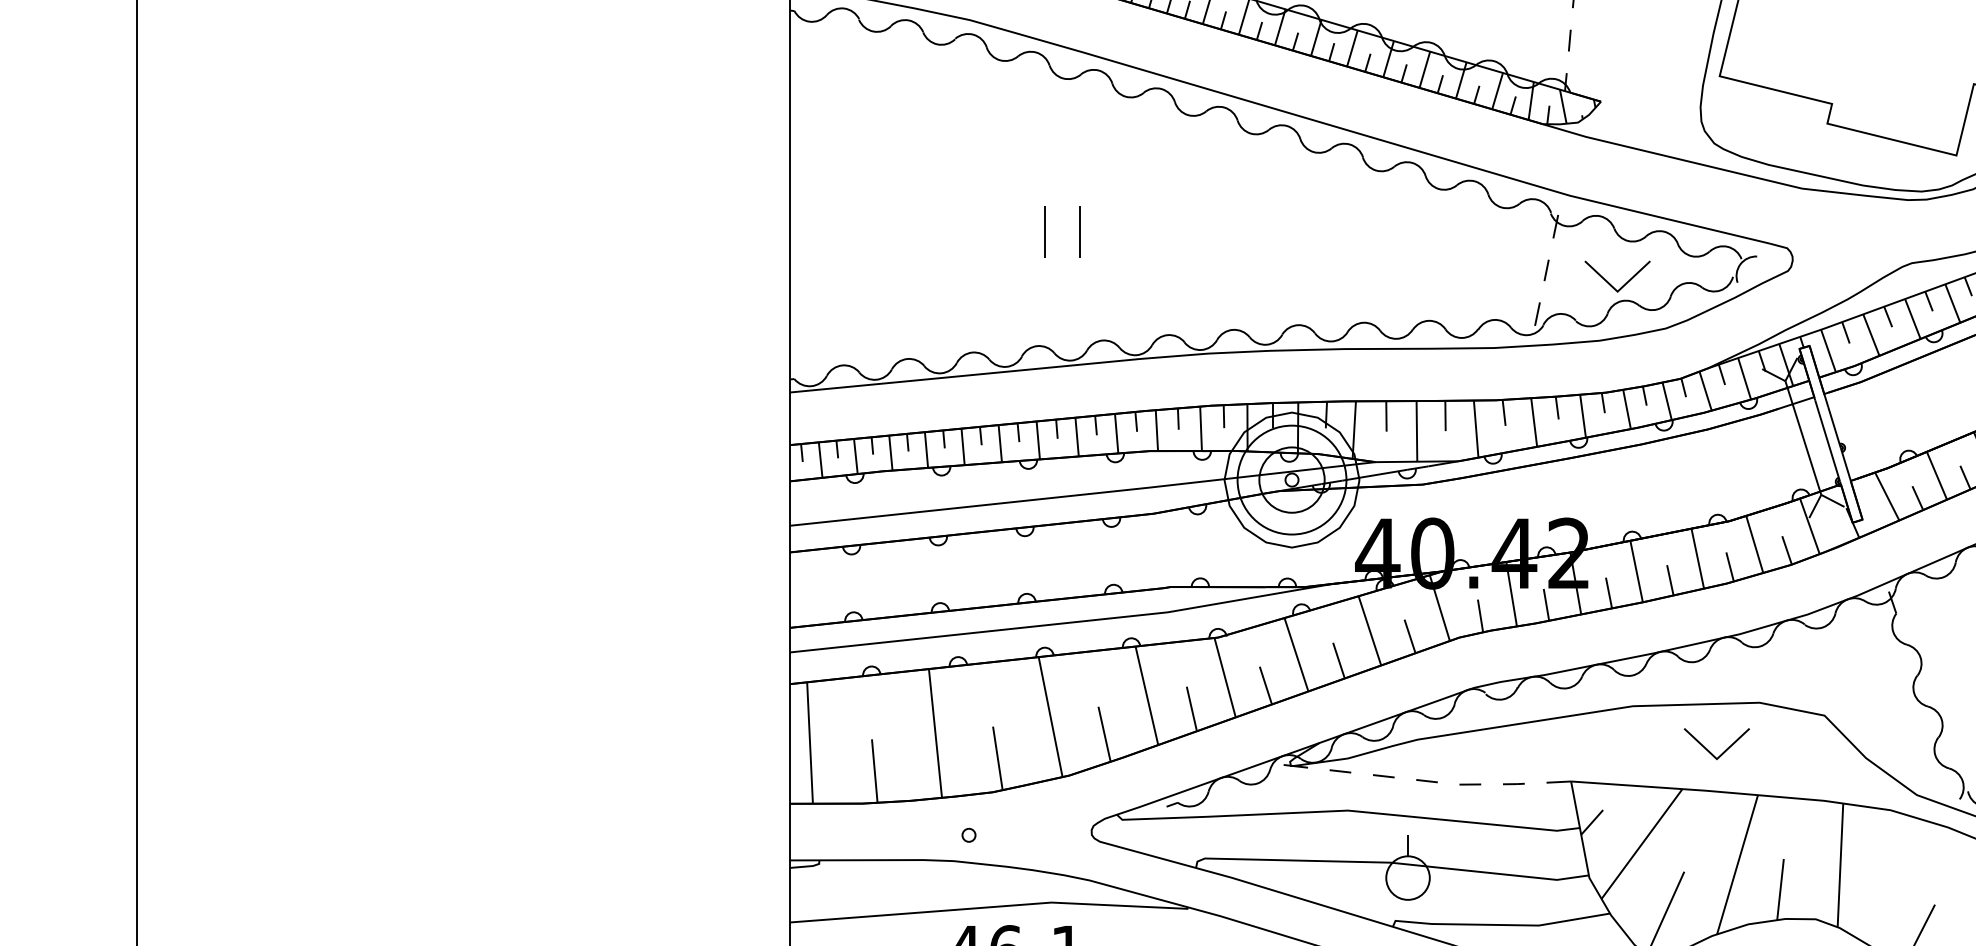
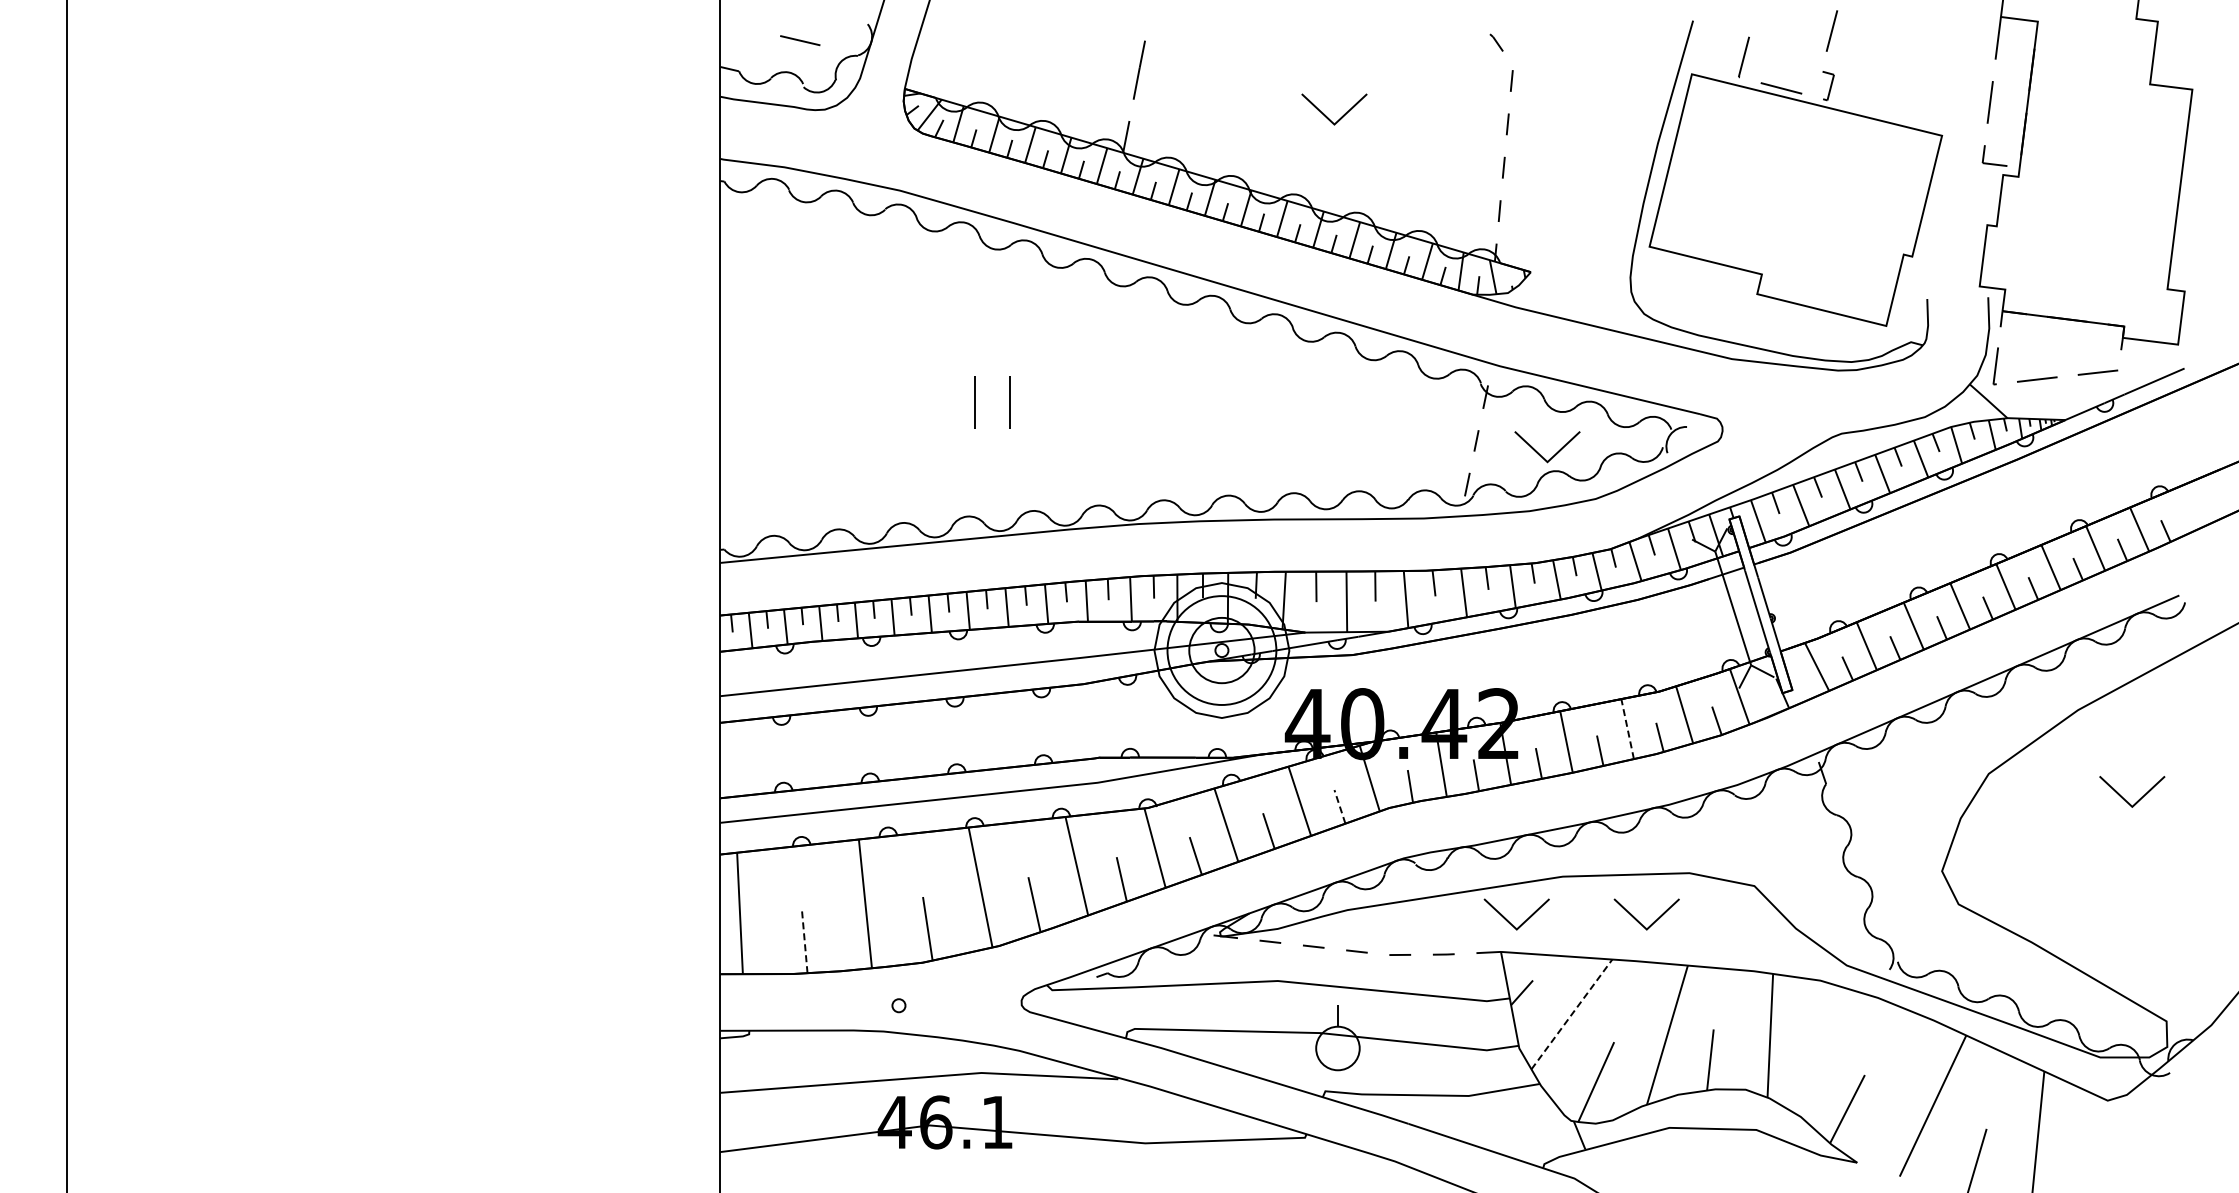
line: (1697, 559) -> (1627, 729), solid -> dashed
line: (1409, 636) -> (1339, 806), solid -> dashed
part: (1579, 751) -> (1509, 921), added
line: (874, 771) -> (804, 941), solid -> dashed
line: (1642, 844) -> (1572, 1014), solid -> dashed

